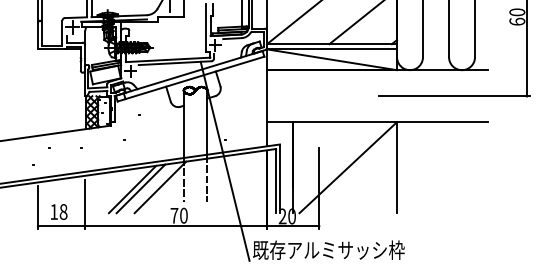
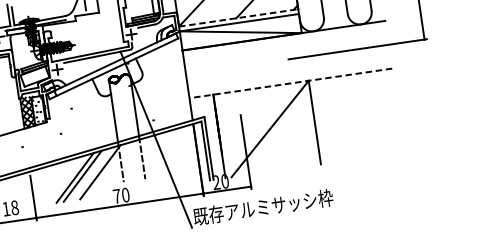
line: (332, 44) -> (239, 18), solid -> dashed
line: (377, 122) -> (290, 83), solid -> dashed

